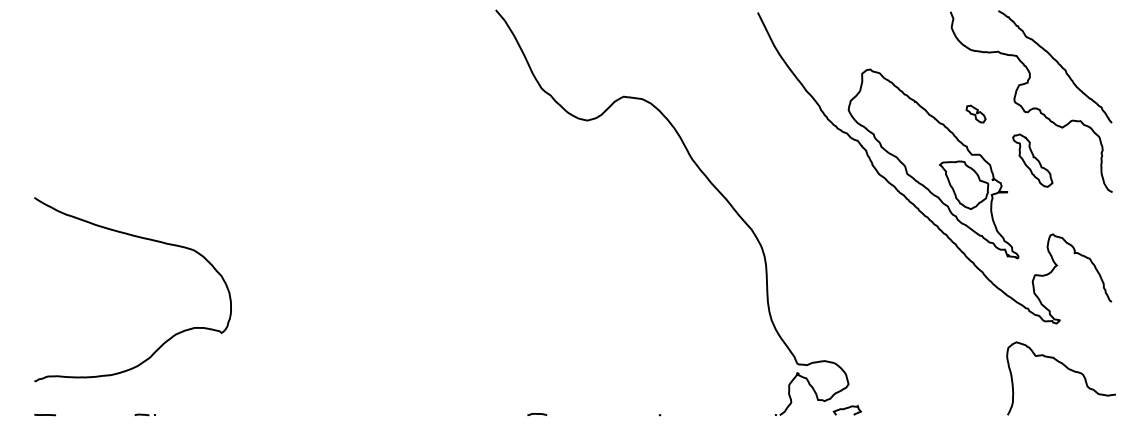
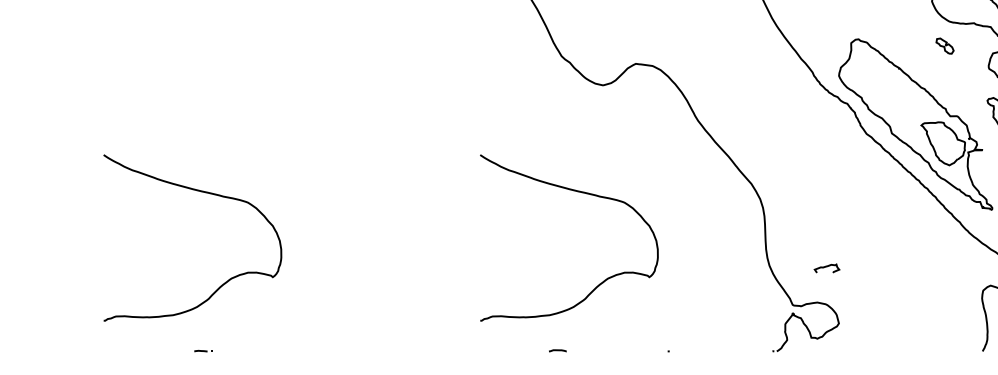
part: (975, 113) -> (944, 45), moved
curve: (561, 239) -> (579, 192), added
curve: (847, 408) -> (827, 266), moved
line: (44, 415) -> (112, 351), removed

